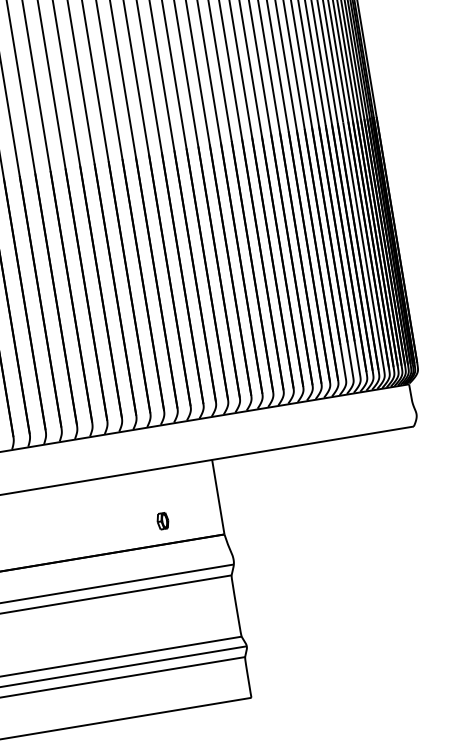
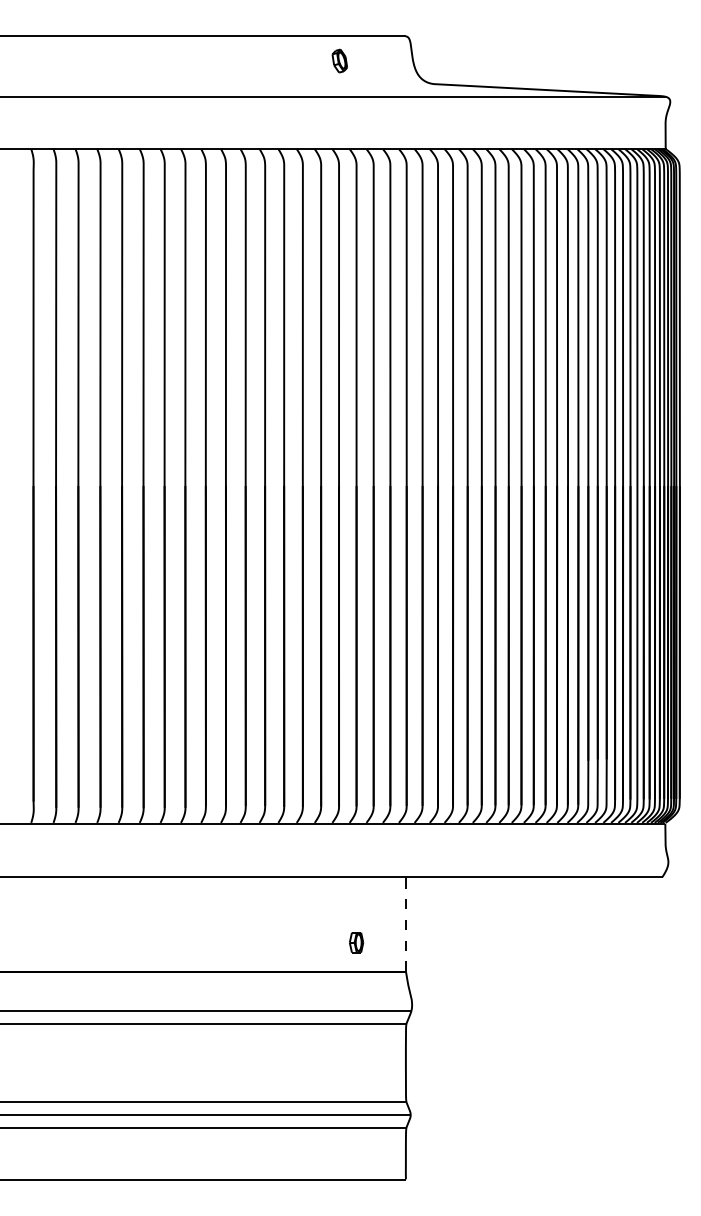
line: (217, 496) -> (405, 923), solid -> dashed
part: (162, 521) -> (356, 942), moved

